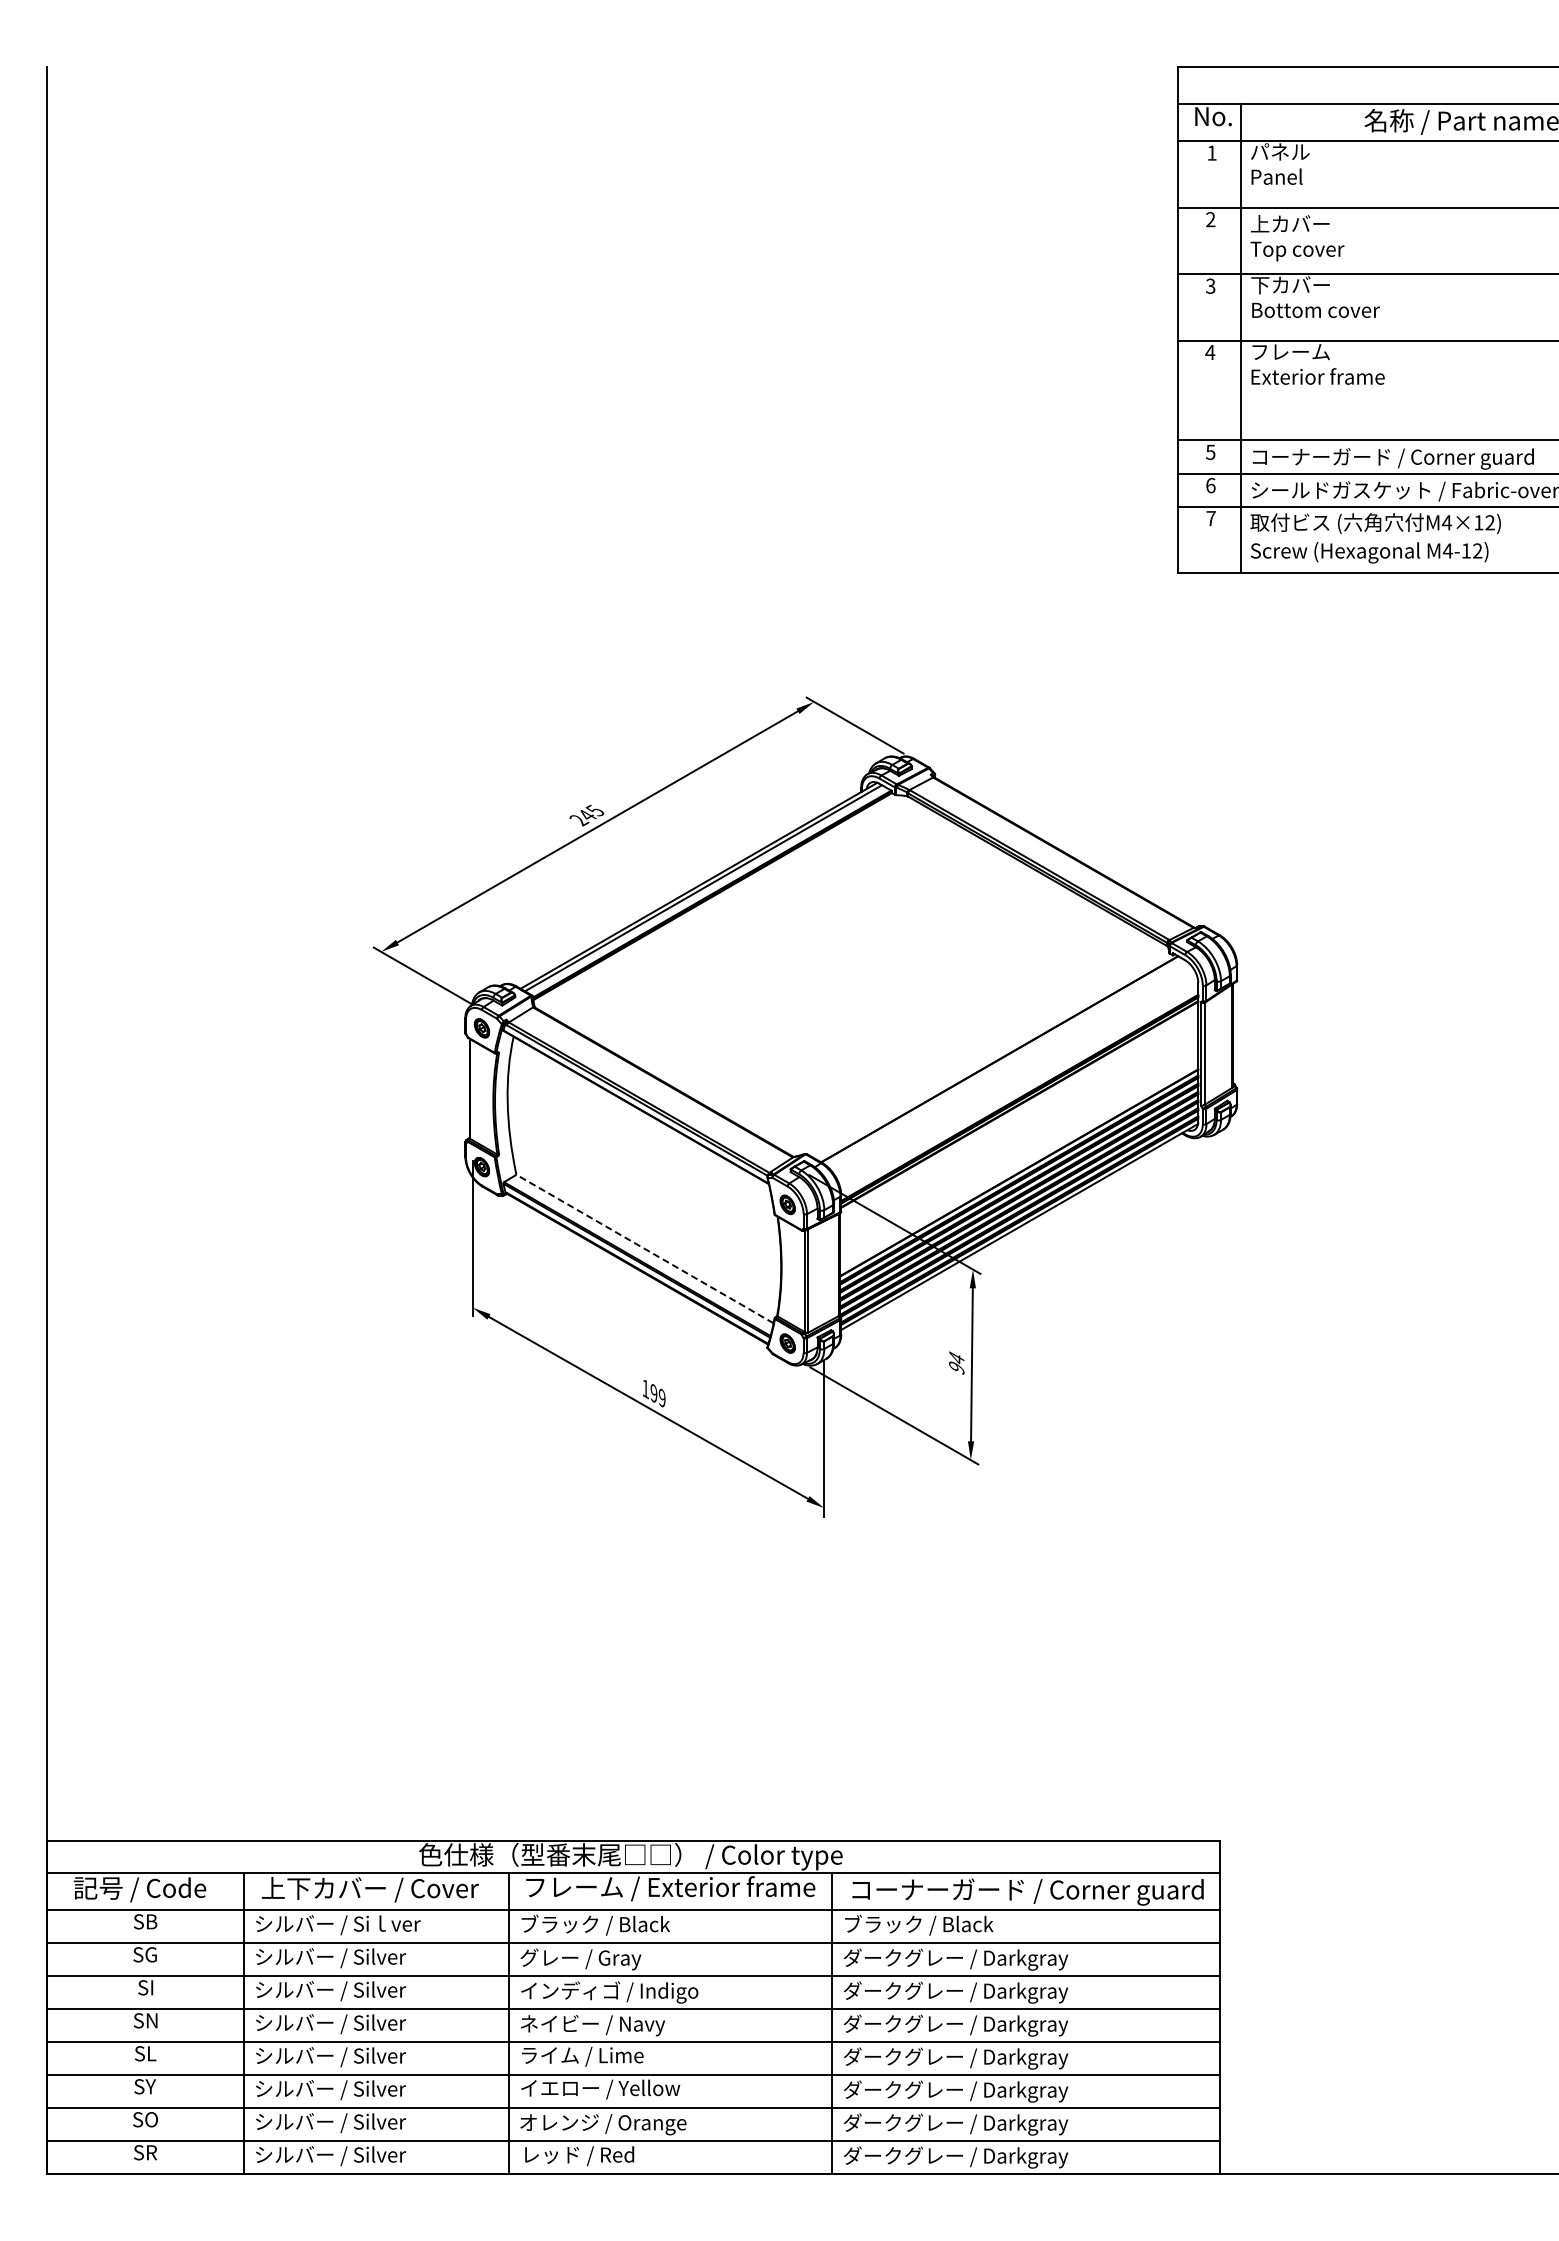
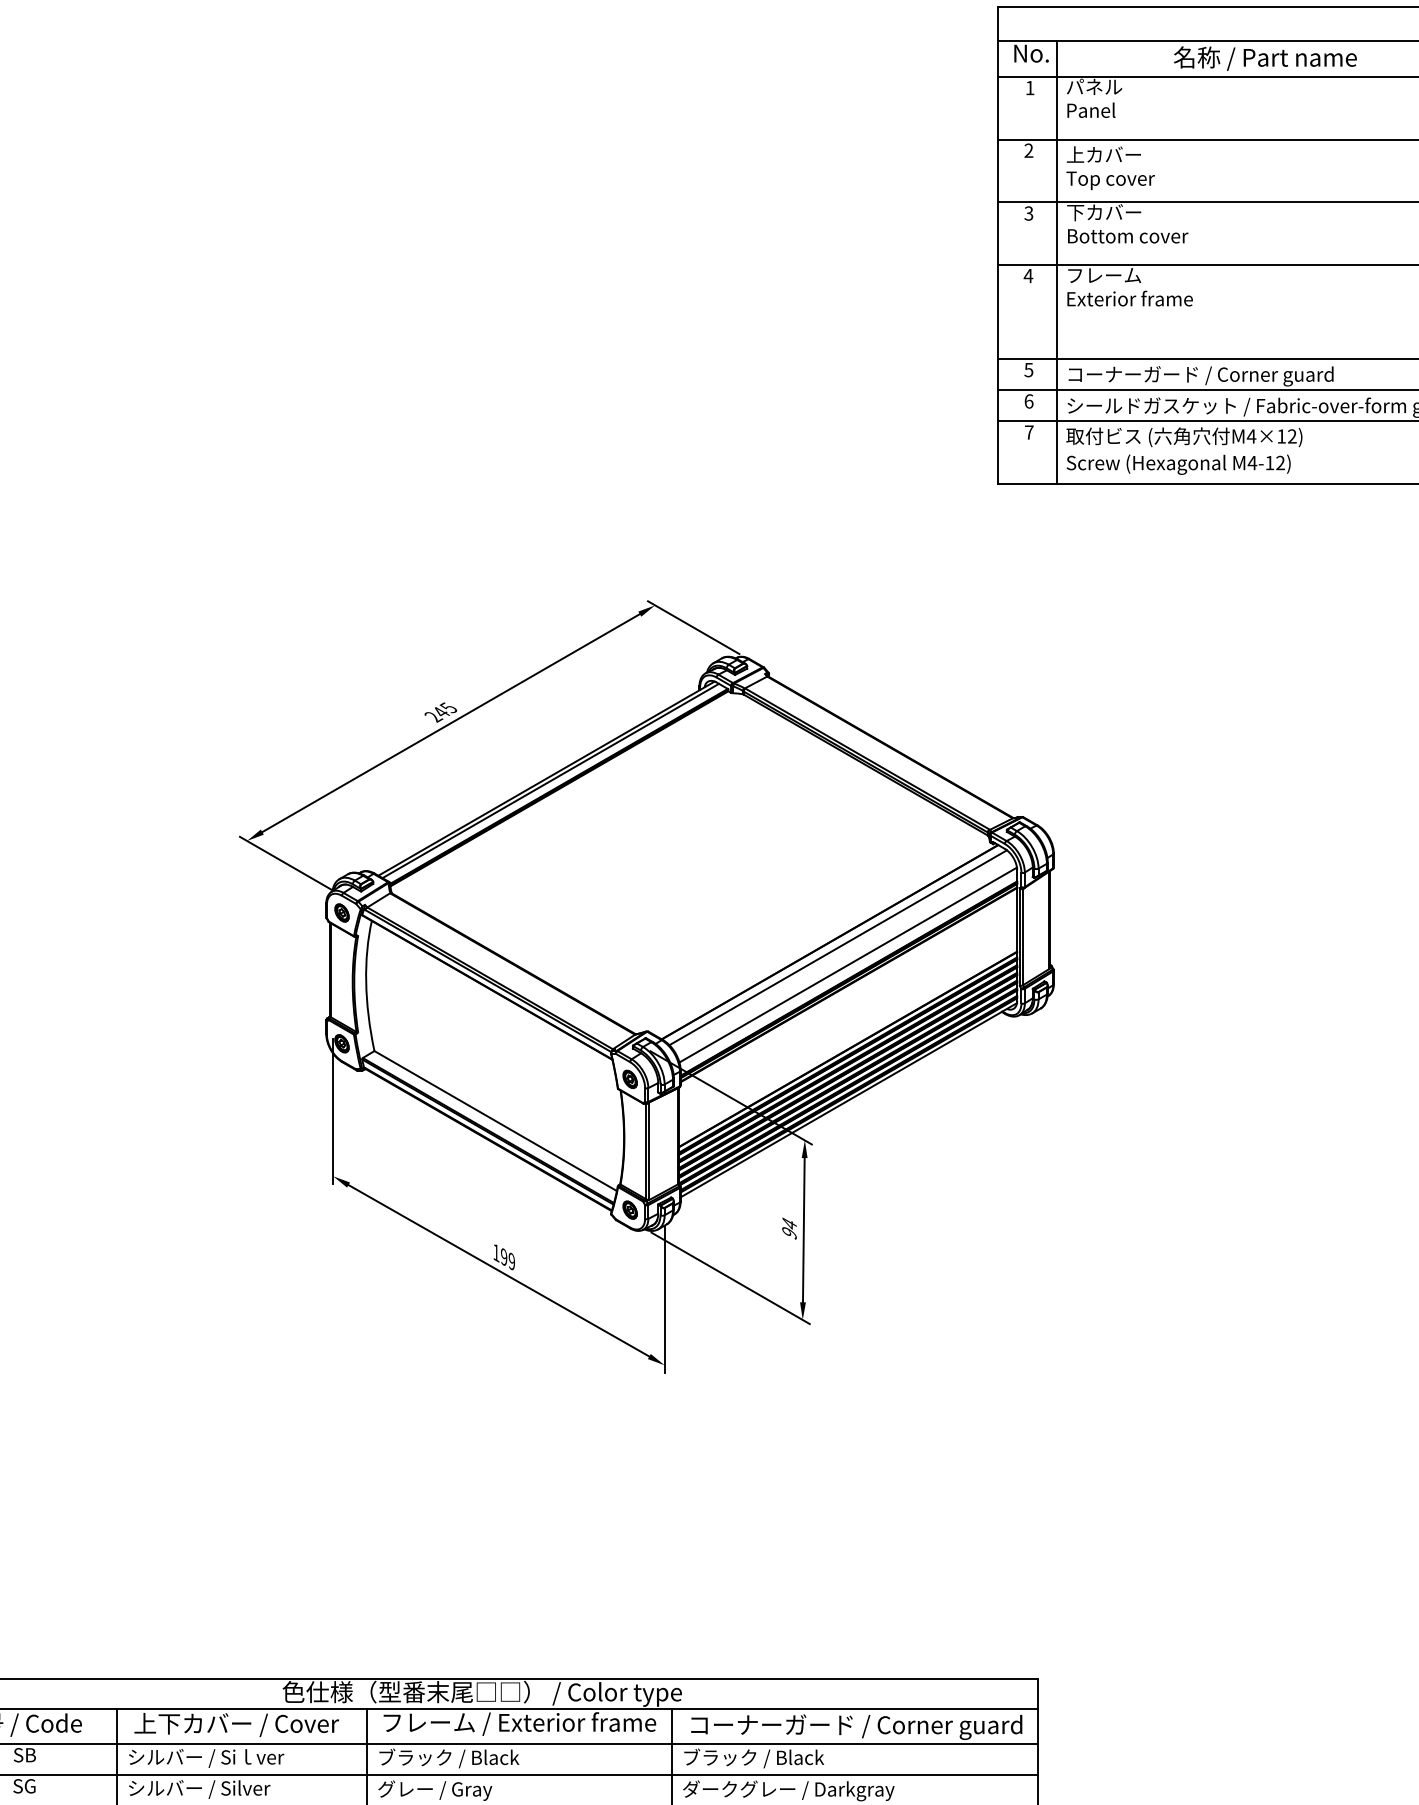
line: (1008, 1064) -> (838, 947), added
line: (1019, 1083) -> (848, 965), added
line: (644, 1248) -> (495, 1120), dashed -> solid

